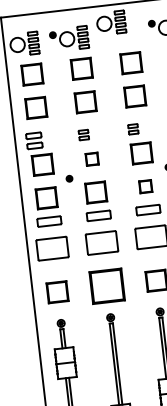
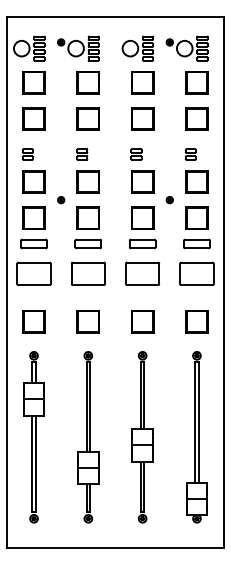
part: (110, 22) -> (137, 48), moved
part: (34, 140) -> (27, 154), size x0.62
part: (91, 159) -> (87, 181), size x1.67
part: (145, 186) -> (142, 217), size x1.67
part: (106, 286) -> (87, 321), size x0.62

